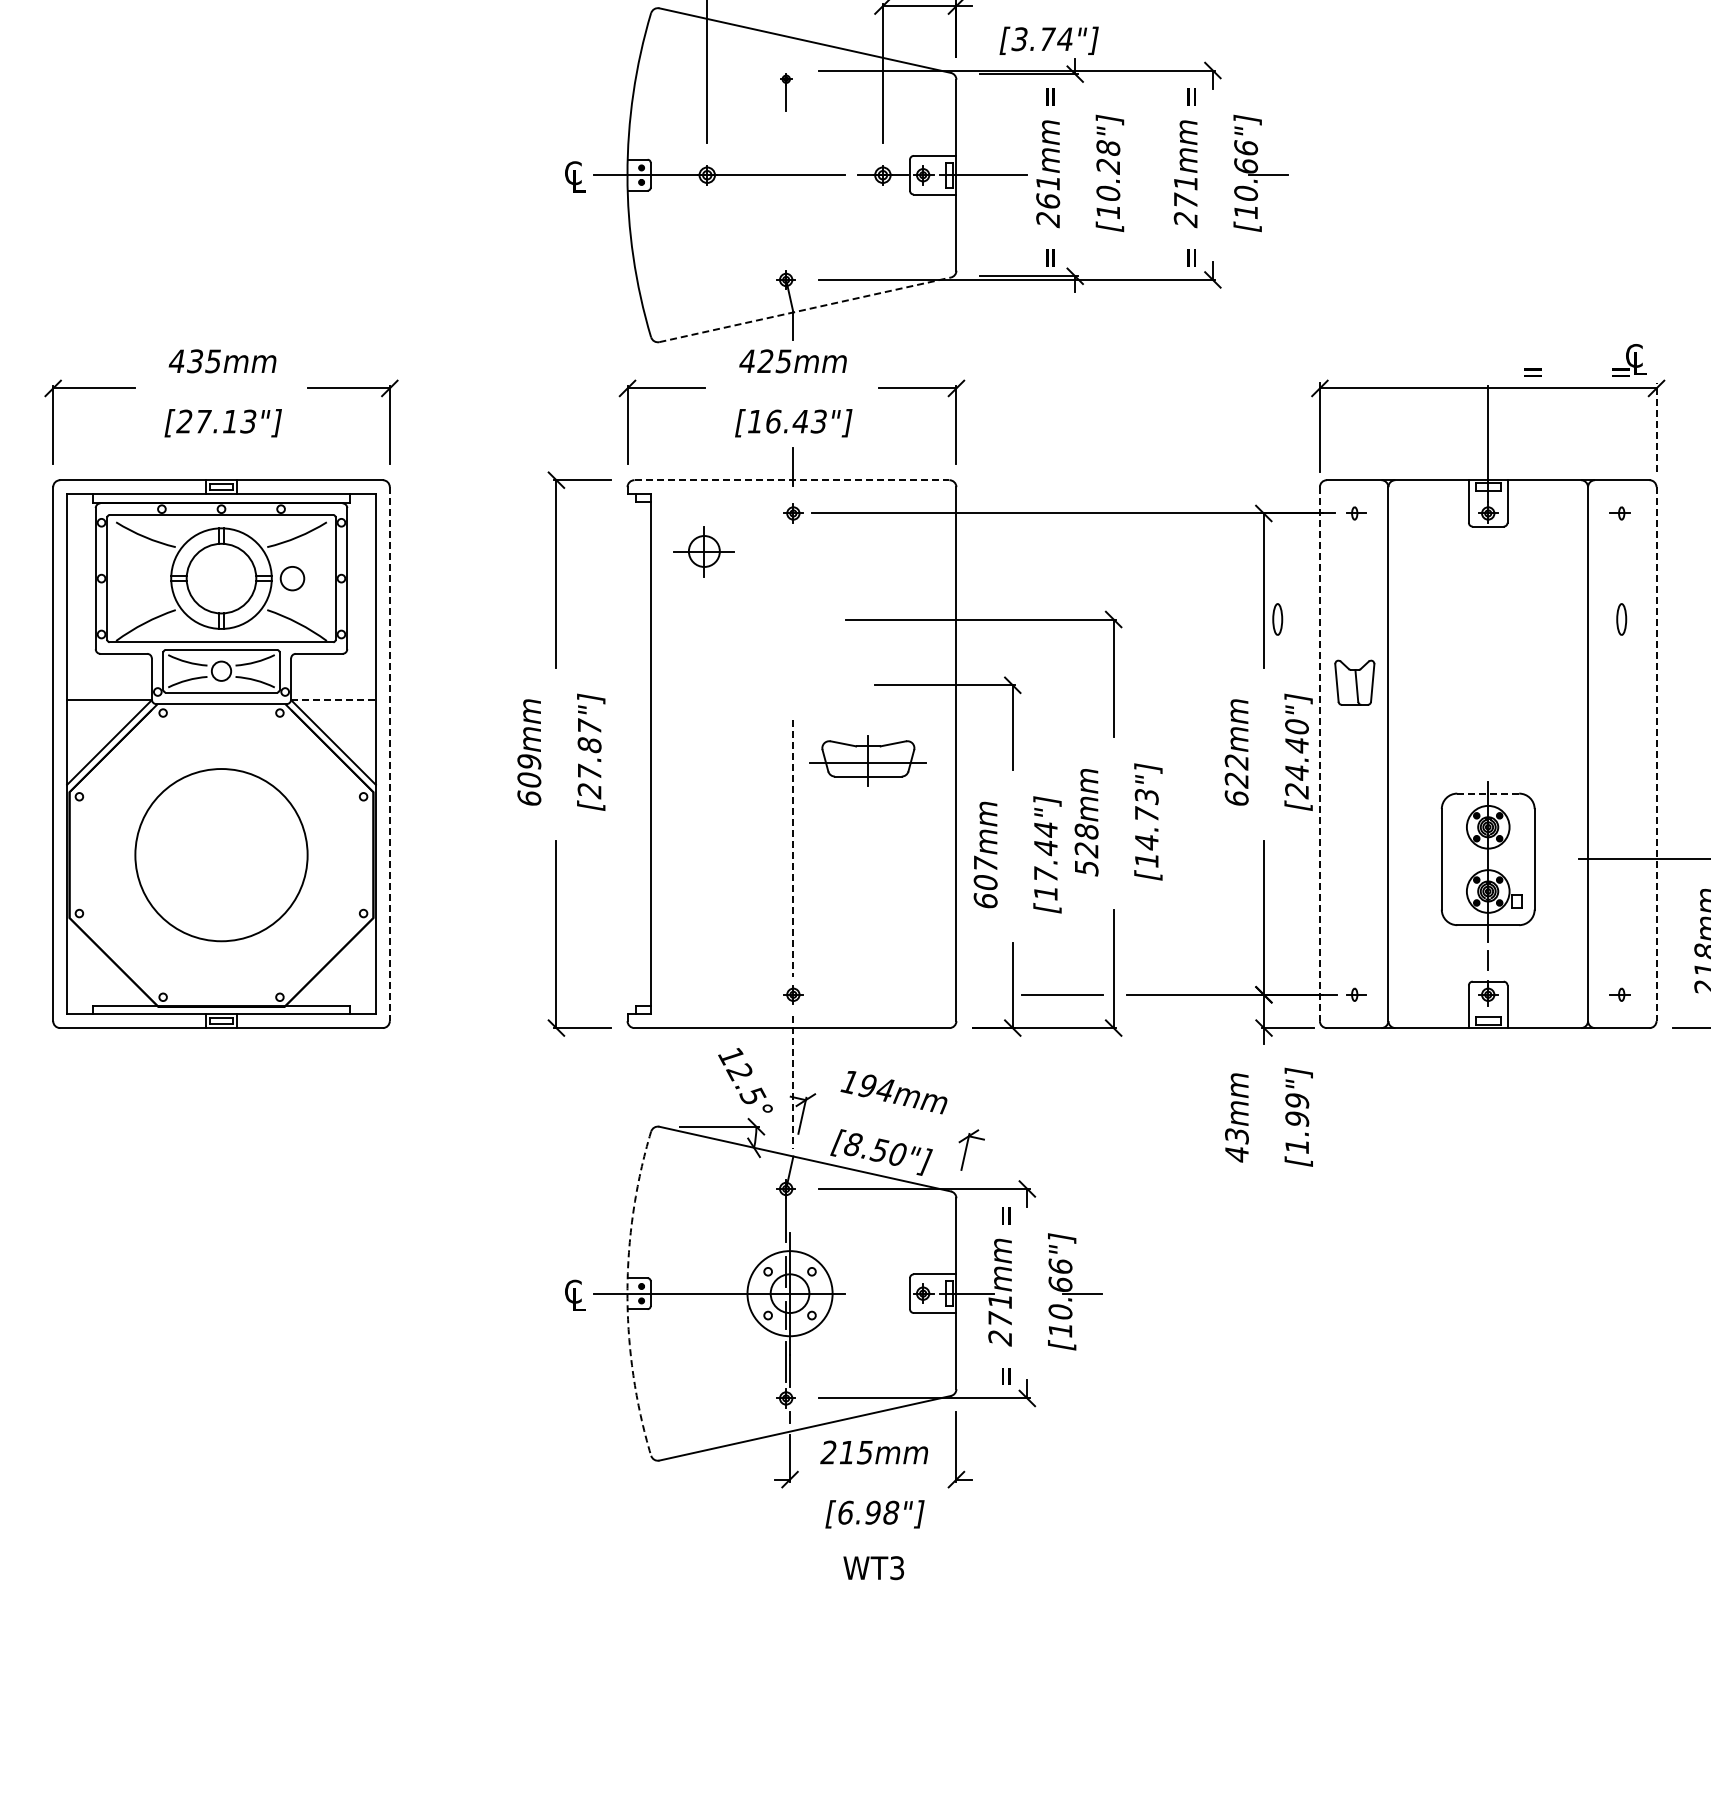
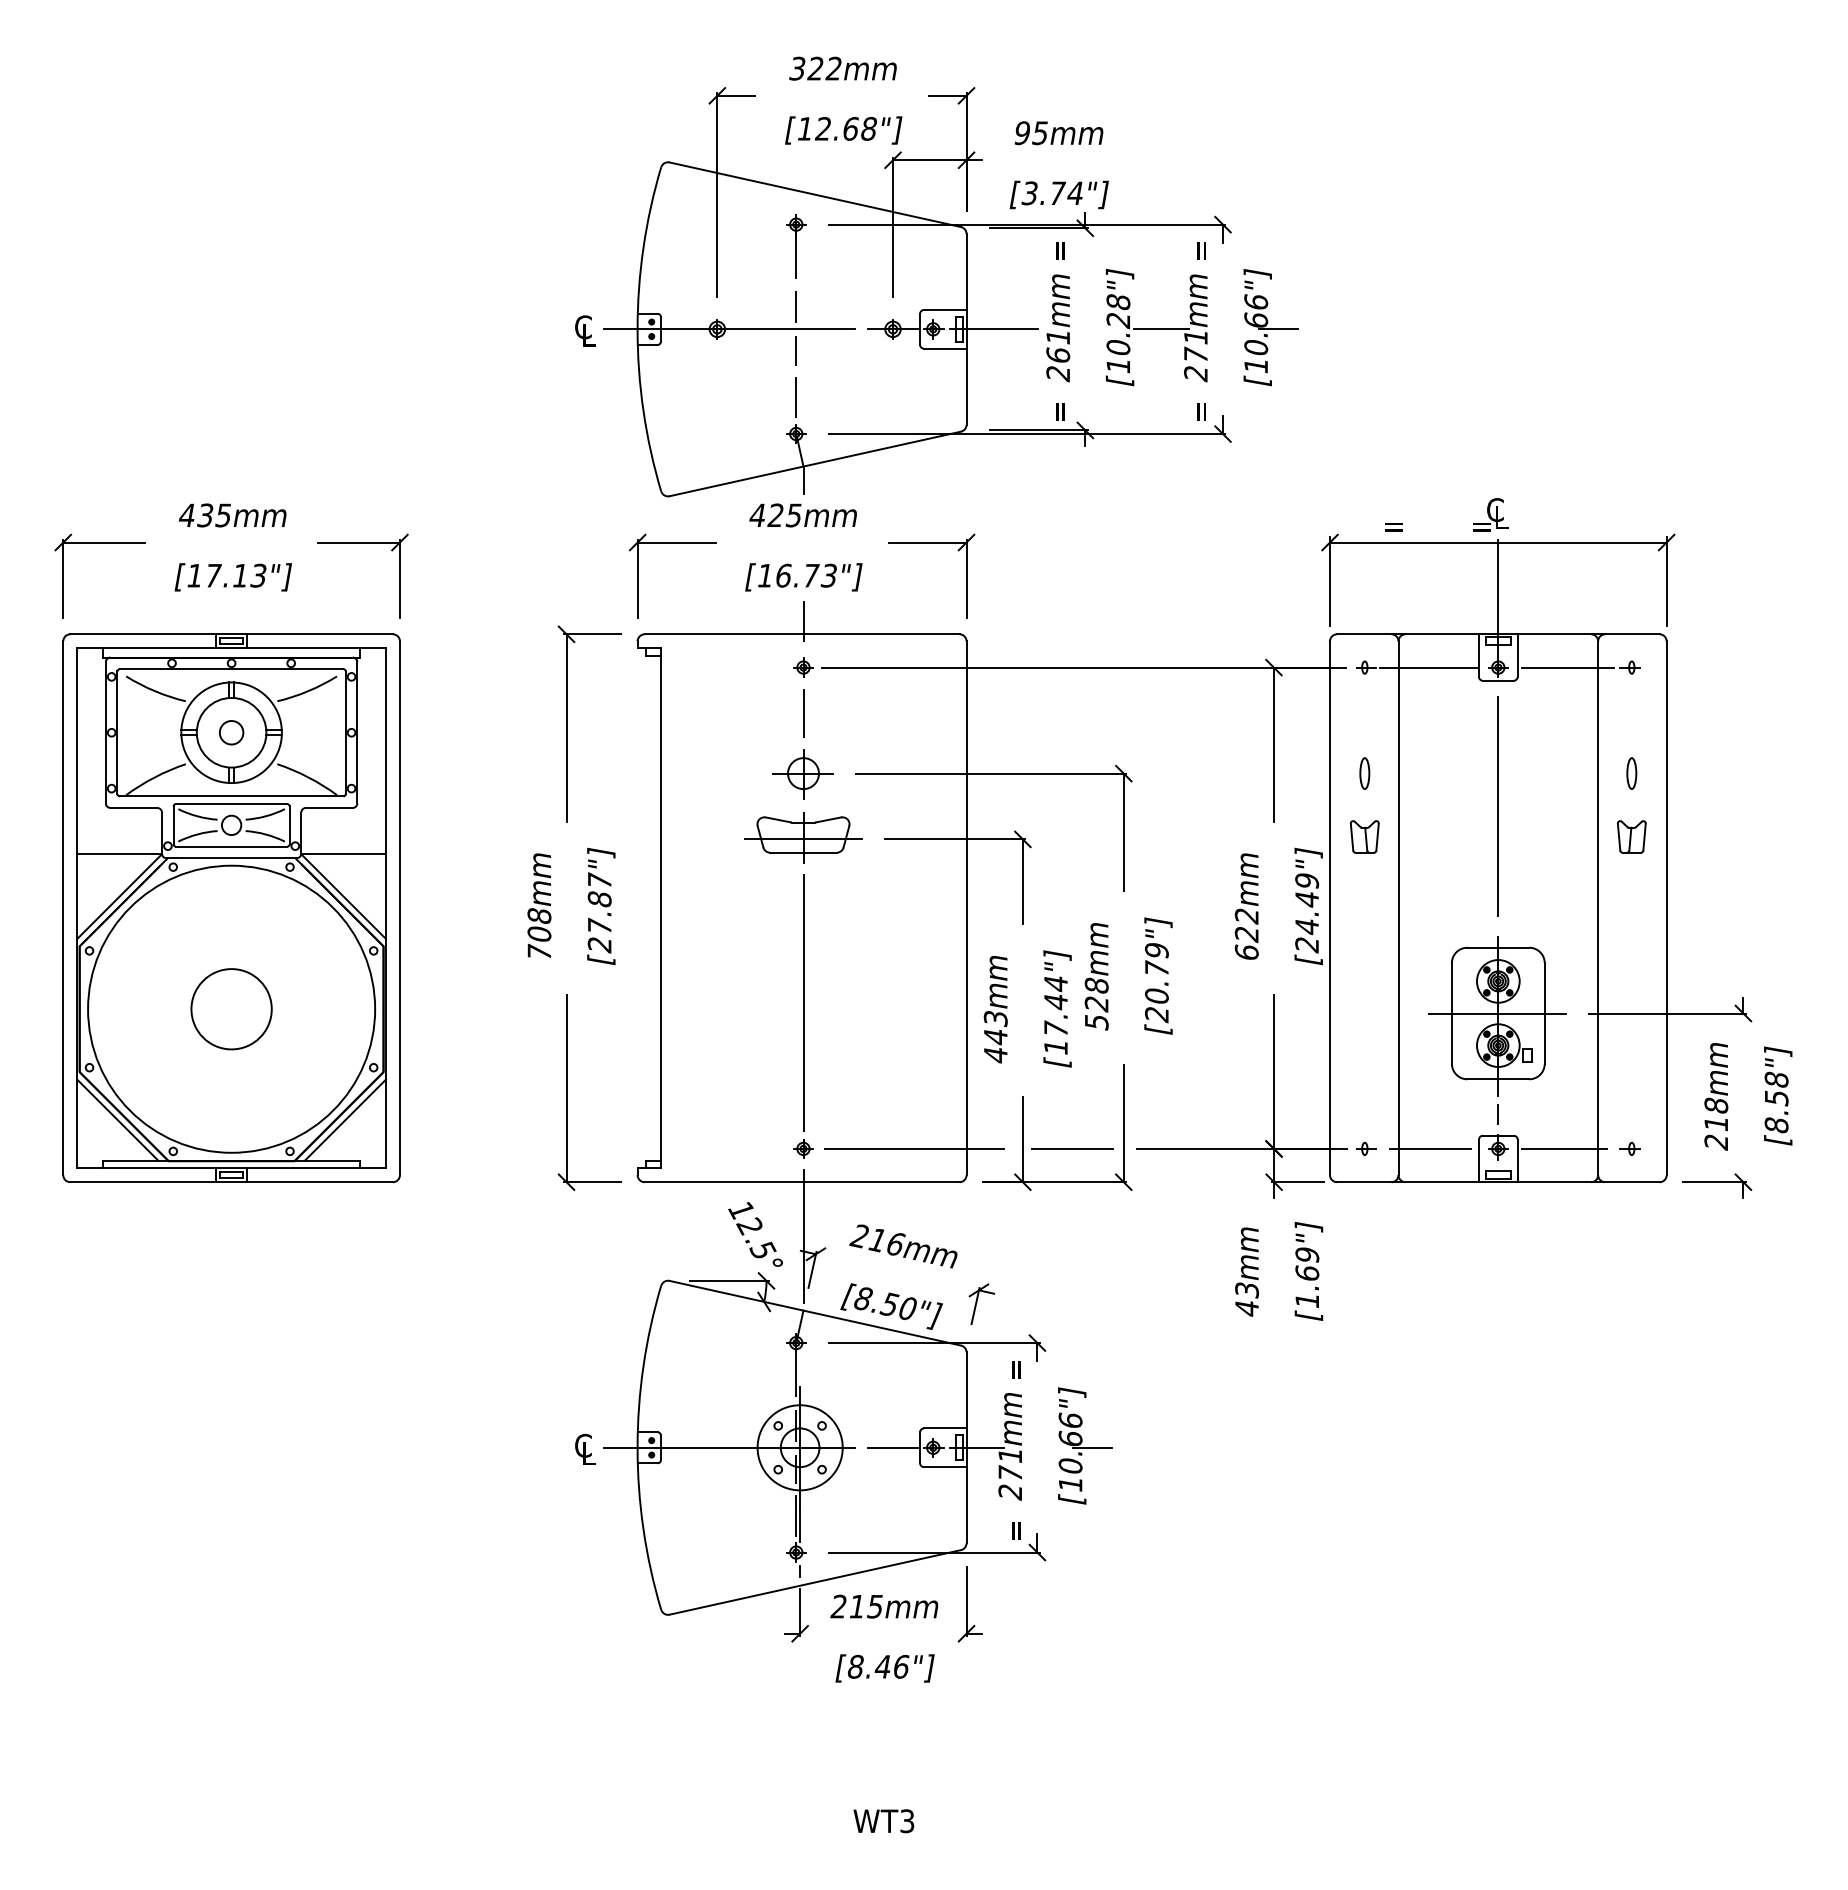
part: (786, 92) -> (796, 246), size x1.67
line: (786, 153) -> (796, 307), added
line: (1151, 175) -> (1161, 329), added
line: (786, 196) -> (796, 350), added
line: (786, 243) -> (796, 397), added
line: (805, 309) -> (815, 463), dashed -> solid
text: (1585, 360) -> (1446, 514), moved
text: (184, 421) -> (194, 575), [27.13"] -> [17.13"]
text: (800, 421) -> (810, 575), [16.43"] -> [16.73"]
line: (1656, 427) -> (1666, 581), dashed -> solid
line: (792, 480) -> (802, 634), dashed -> solid
line: (1418, 513) -> (1428, 667), added
line: (1558, 513) -> (1568, 667), added
part: (703, 552) -> (802, 774), moved
line: (793, 559) -> (803, 713), added
circle: (292, 578) -> (231, 732), moved
part: (1277, 619) -> (1364, 773), moved
line: (1488, 651) -> (1498, 805), added
part: (1354, 682) -> (1364, 836), size x0.71
part: (1621, 682) -> (1631, 836), added
line: (334, 700) -> (344, 854), dashed -> solid
text: (1297, 726) -> (1307, 880), [24.40"] -> [24.49"]
line: (389, 754) -> (399, 908), dashed -> solid
line: (1320, 754) -> (1330, 908), dashed -> solid
line: (1656, 754) -> (1666, 908), dashed -> solid
part: (868, 761) -> (803, 837), moved
text: (529, 779) -> (539, 933), 609mm -> 708mm
line: (1488, 793) -> (1498, 947), dashed -> solid
text: (1146, 829) -> (1156, 983), [14.73"] -> [20.79"]
line: (793, 849) -> (803, 1003), dashed -> solid
circle: (221, 854) -> (231, 1008), size x1.67
circle: (221, 855) -> (231, 1009), added
line: (1487, 859) -> (1497, 1013), added
text: (985, 882) -> (995, 1036), 607mm -> 443mm
line: (107, 965) -> (117, 1119), added
line: (335, 965) -> (345, 1119), added
line: (903, 994) -> (913, 1148), added
line: (1420, 994) -> (1430, 1148), added
line: (1554, 994) -> (1564, 1148), added
line: (793, 1082) -> (803, 1236), dashed -> solid
text: (867, 1085) -> (877, 1239), 194mm -> 216mm
text: (1297, 1118) -> (1307, 1272), [1.99"] -> [1.69"]
arc: (627, 1293) -> (637, 1447), dashed -> solid
line: (882, 1293) -> (892, 1447), added
text: (868, 1512) -> (878, 1666), [6.98"] -> [8.46"]
text: (873, 1568) -> (883, 1821), moved

